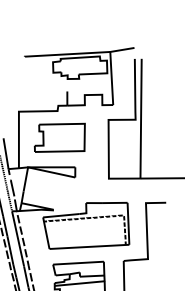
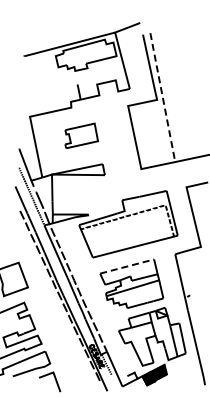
line: (141, 119) -> (163, 98), solid -> dashed
part: (61, 137) -> (81, 135), size x0.6
line: (78, 263) -> (127, 266), solid -> dashed

